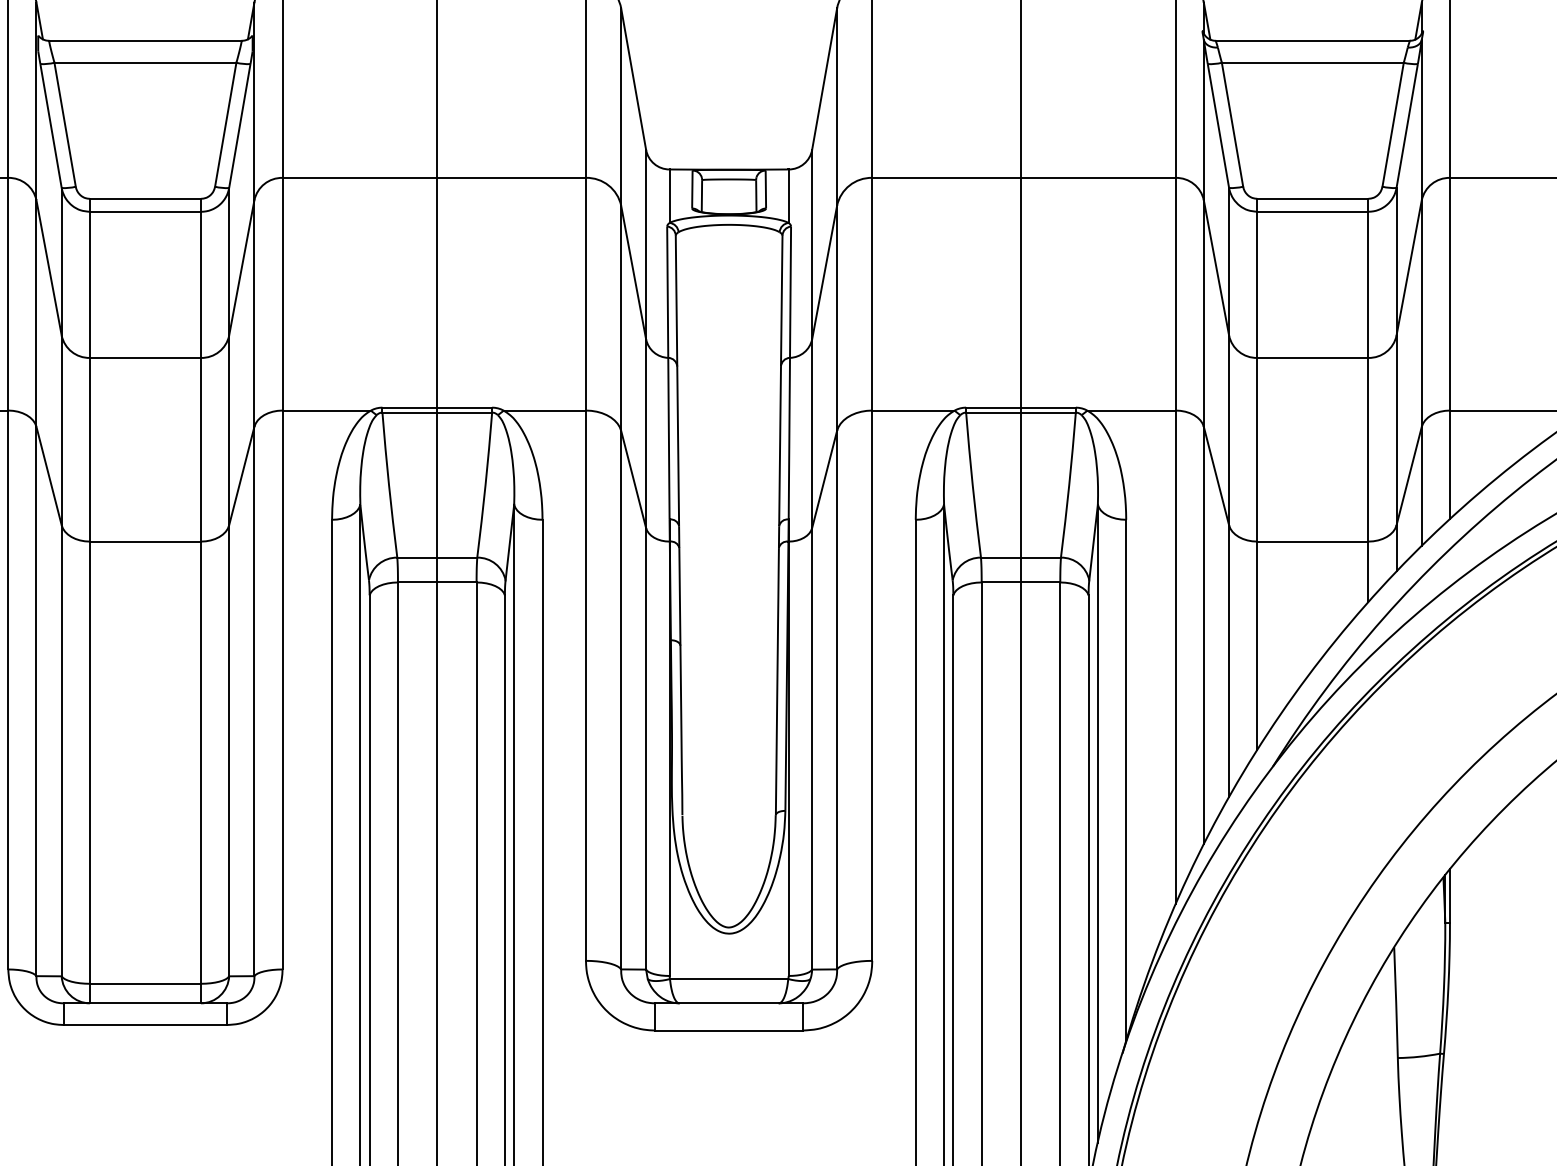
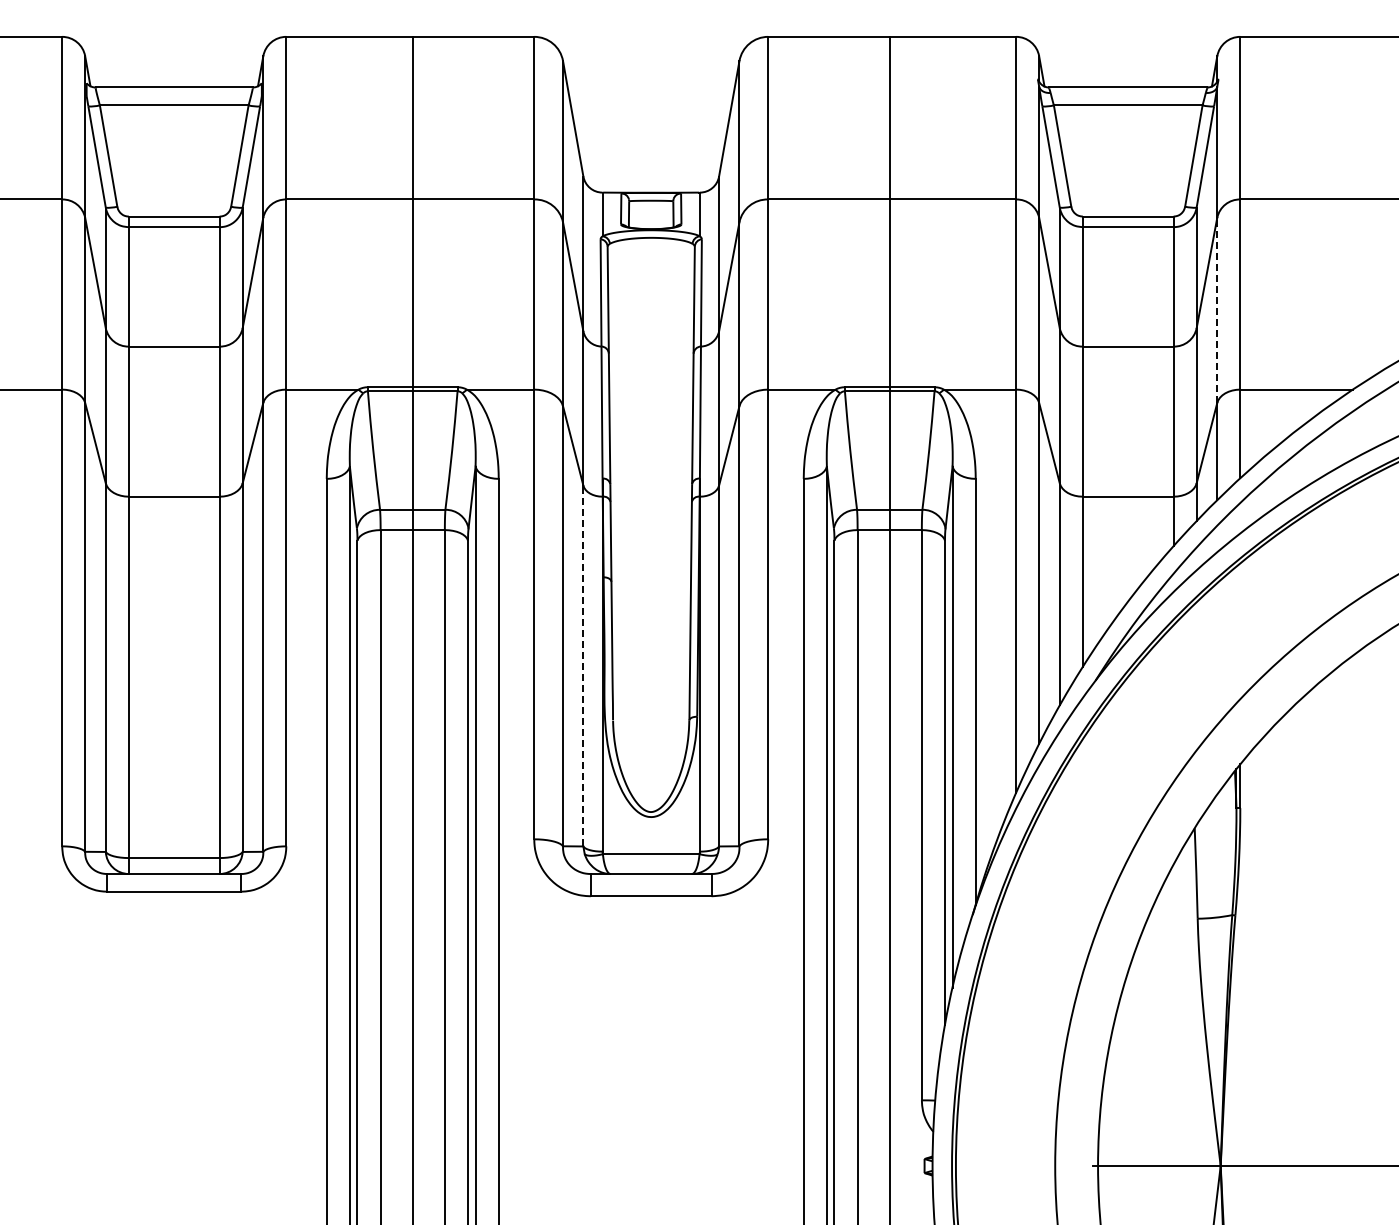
line: (1422, 313) -> (1217, 310), solid -> dashed
line: (646, 748) -> (583, 665), solid -> dashed

